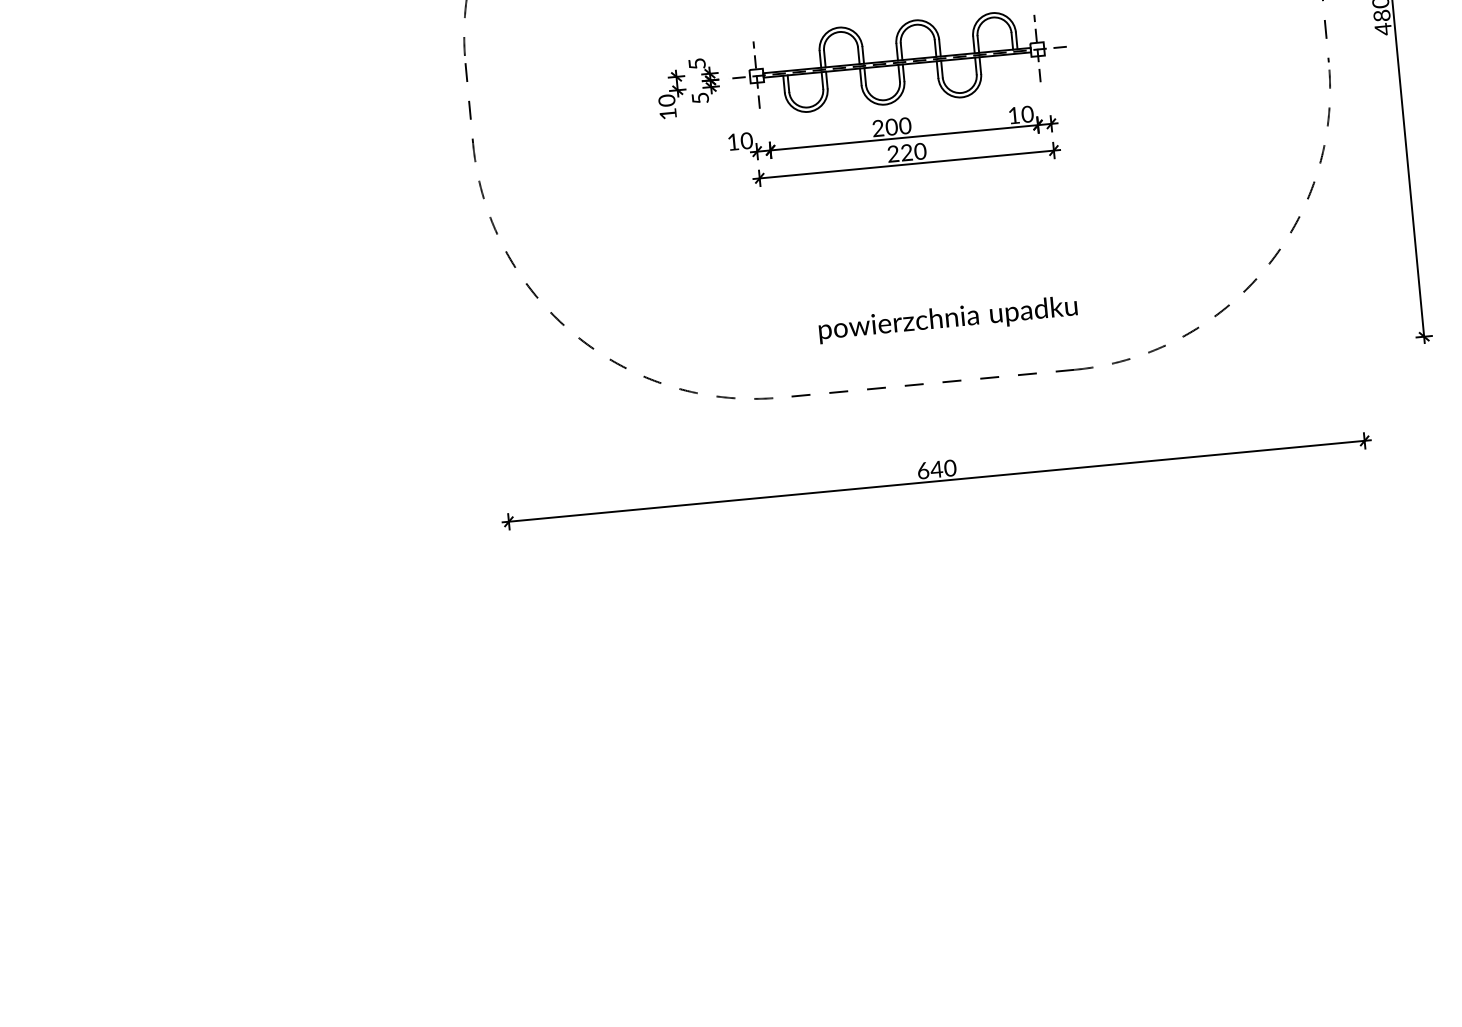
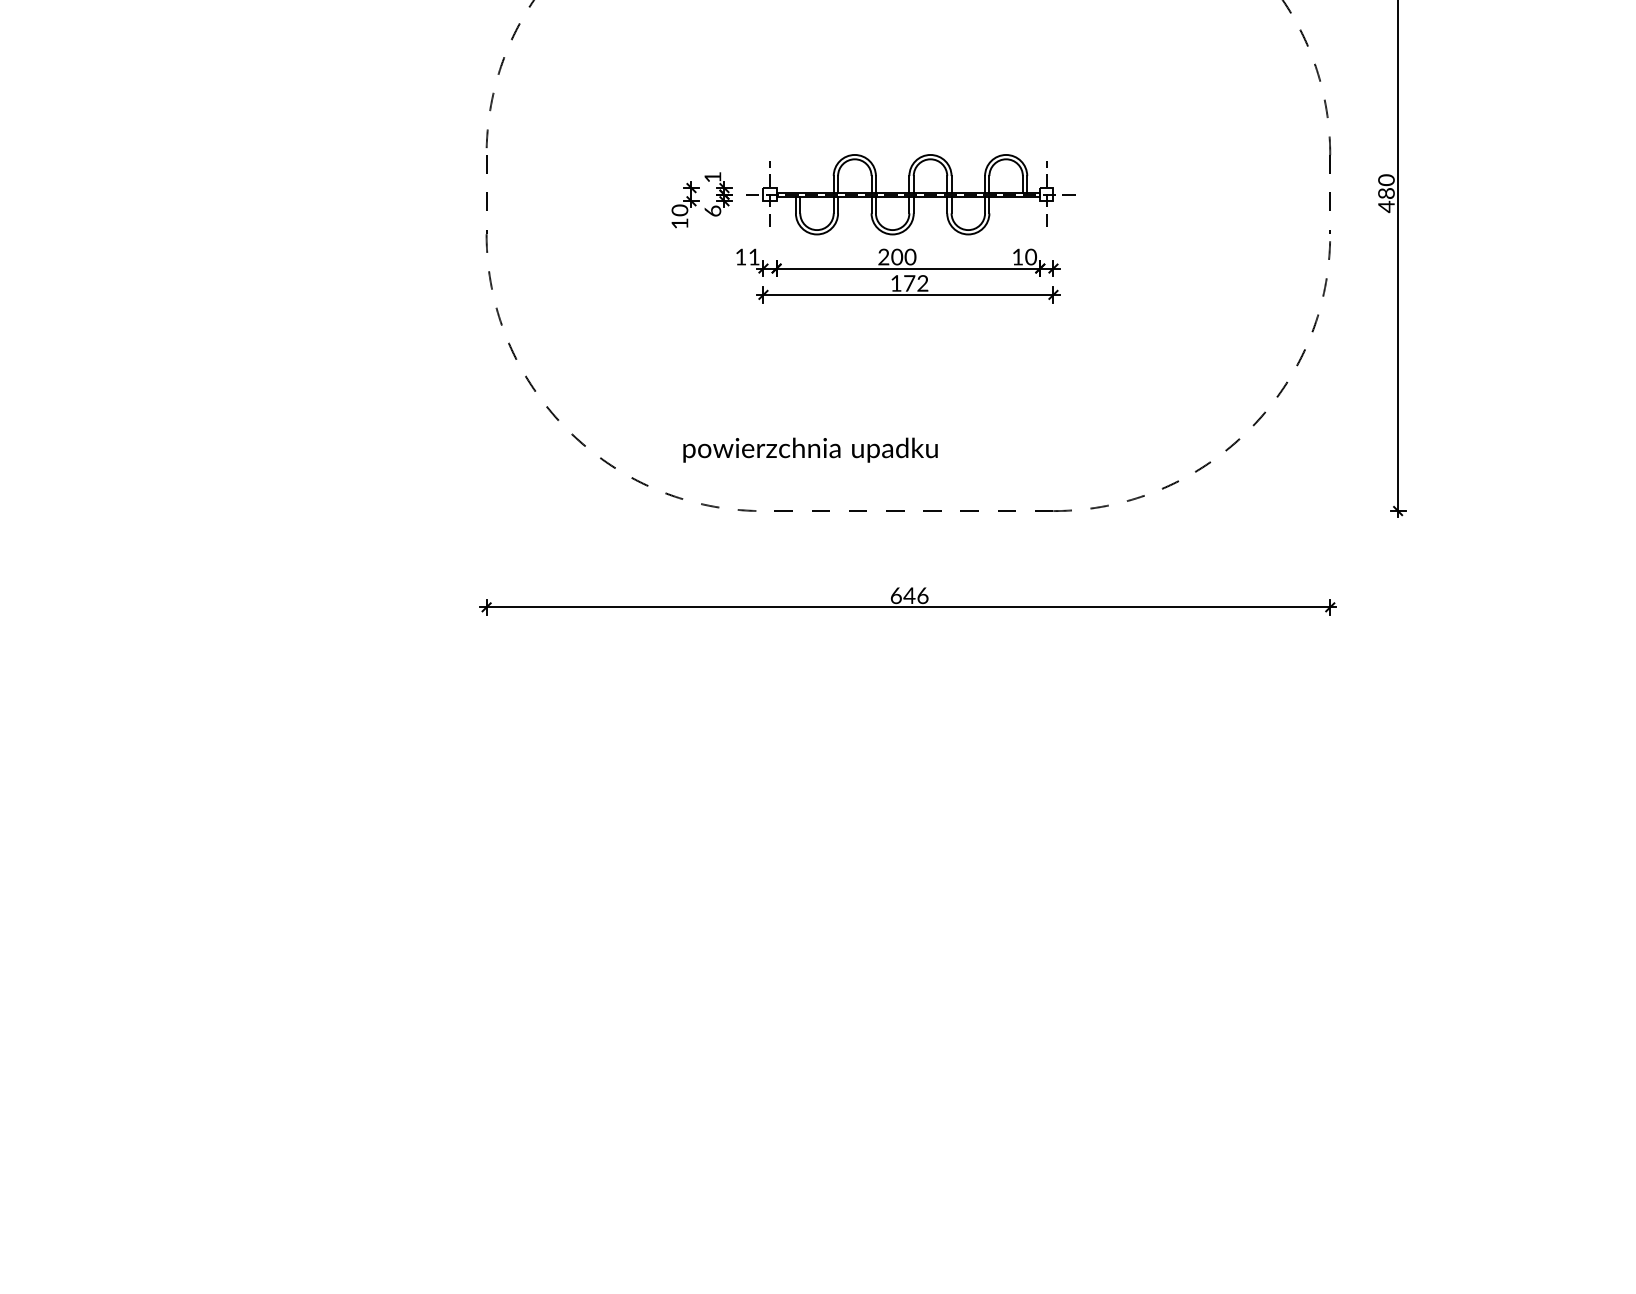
text: (696, 64) -> (712, 177), 5 -> 1
text: (699, 97) -> (712, 210), 5 -> 6
text: (746, 140) -> (754, 256), 10 -> 11
text: (906, 152) -> (909, 283), 220 -> 172
text: (948, 318) -> (810, 449), moved
text: (949, 468) -> (922, 595), 640 -> 646

